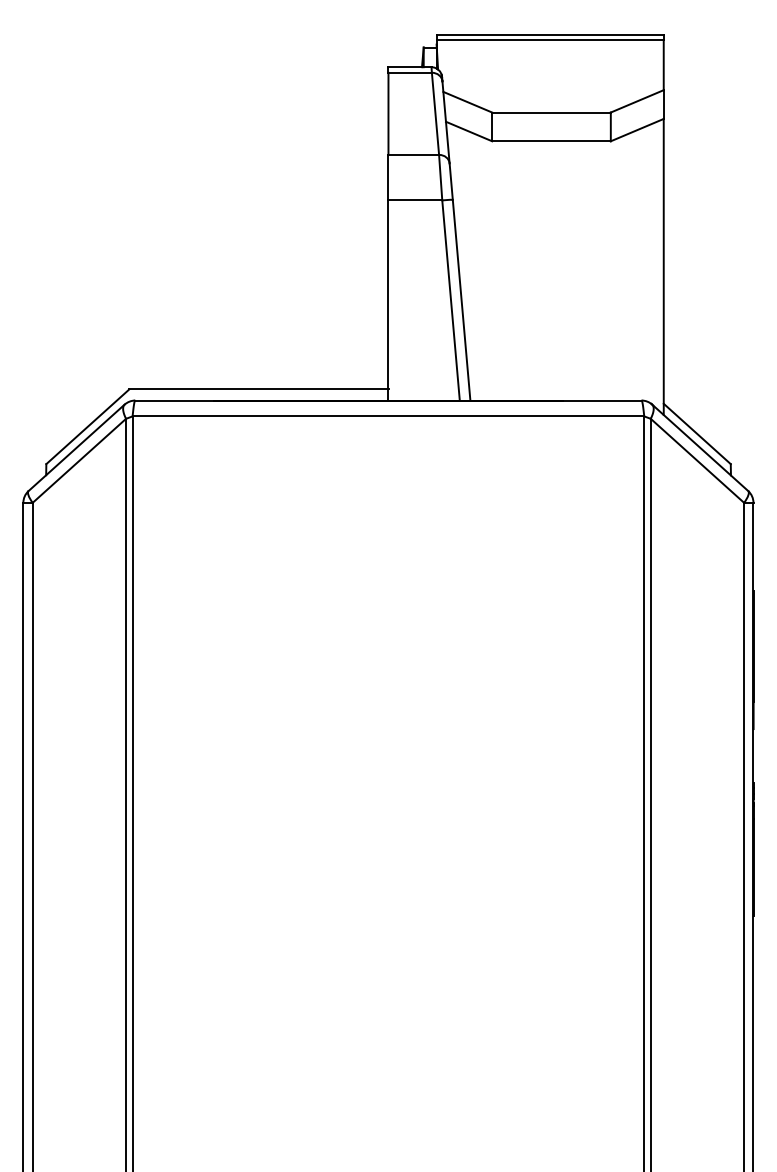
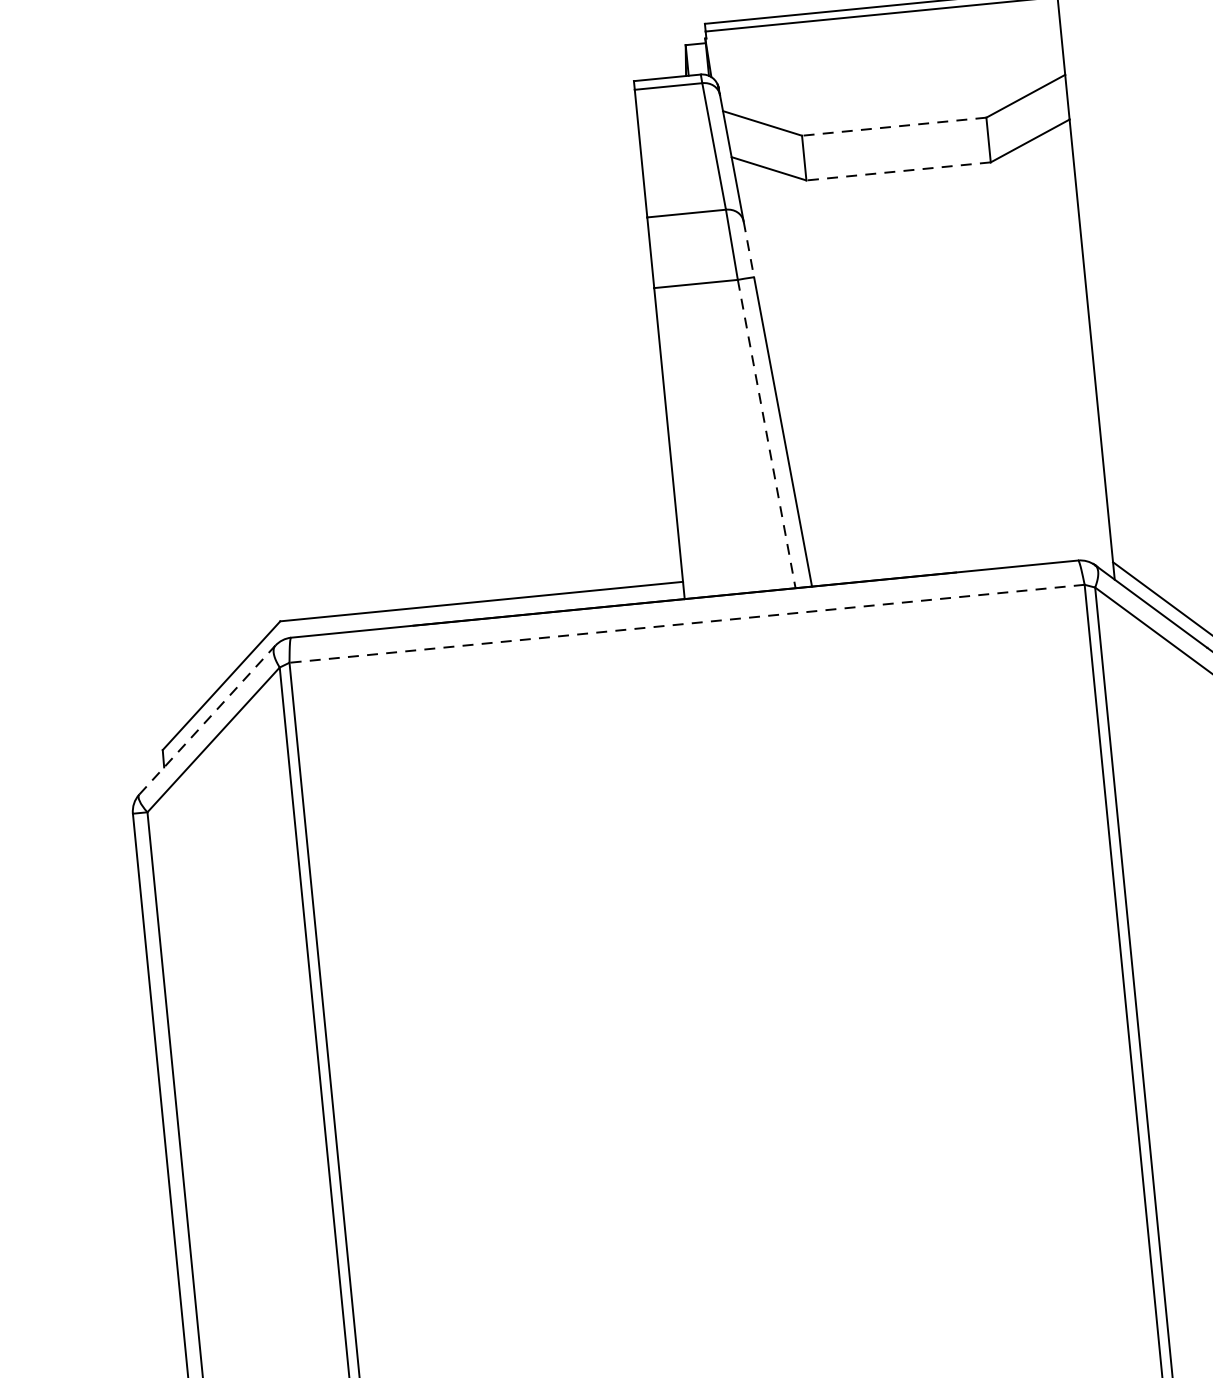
line: (551, 112) -> (894, 126), solid -> dashed
line: (551, 141) -> (898, 171), solid -> dashed
line: (451, 182) -> (749, 250), solid -> dashed
line: (451, 300) -> (767, 434), solid -> dashed
line: (388, 416) -> (687, 623), solid -> dashed
line: (76, 447) -> (207, 719), solid -> dashed

